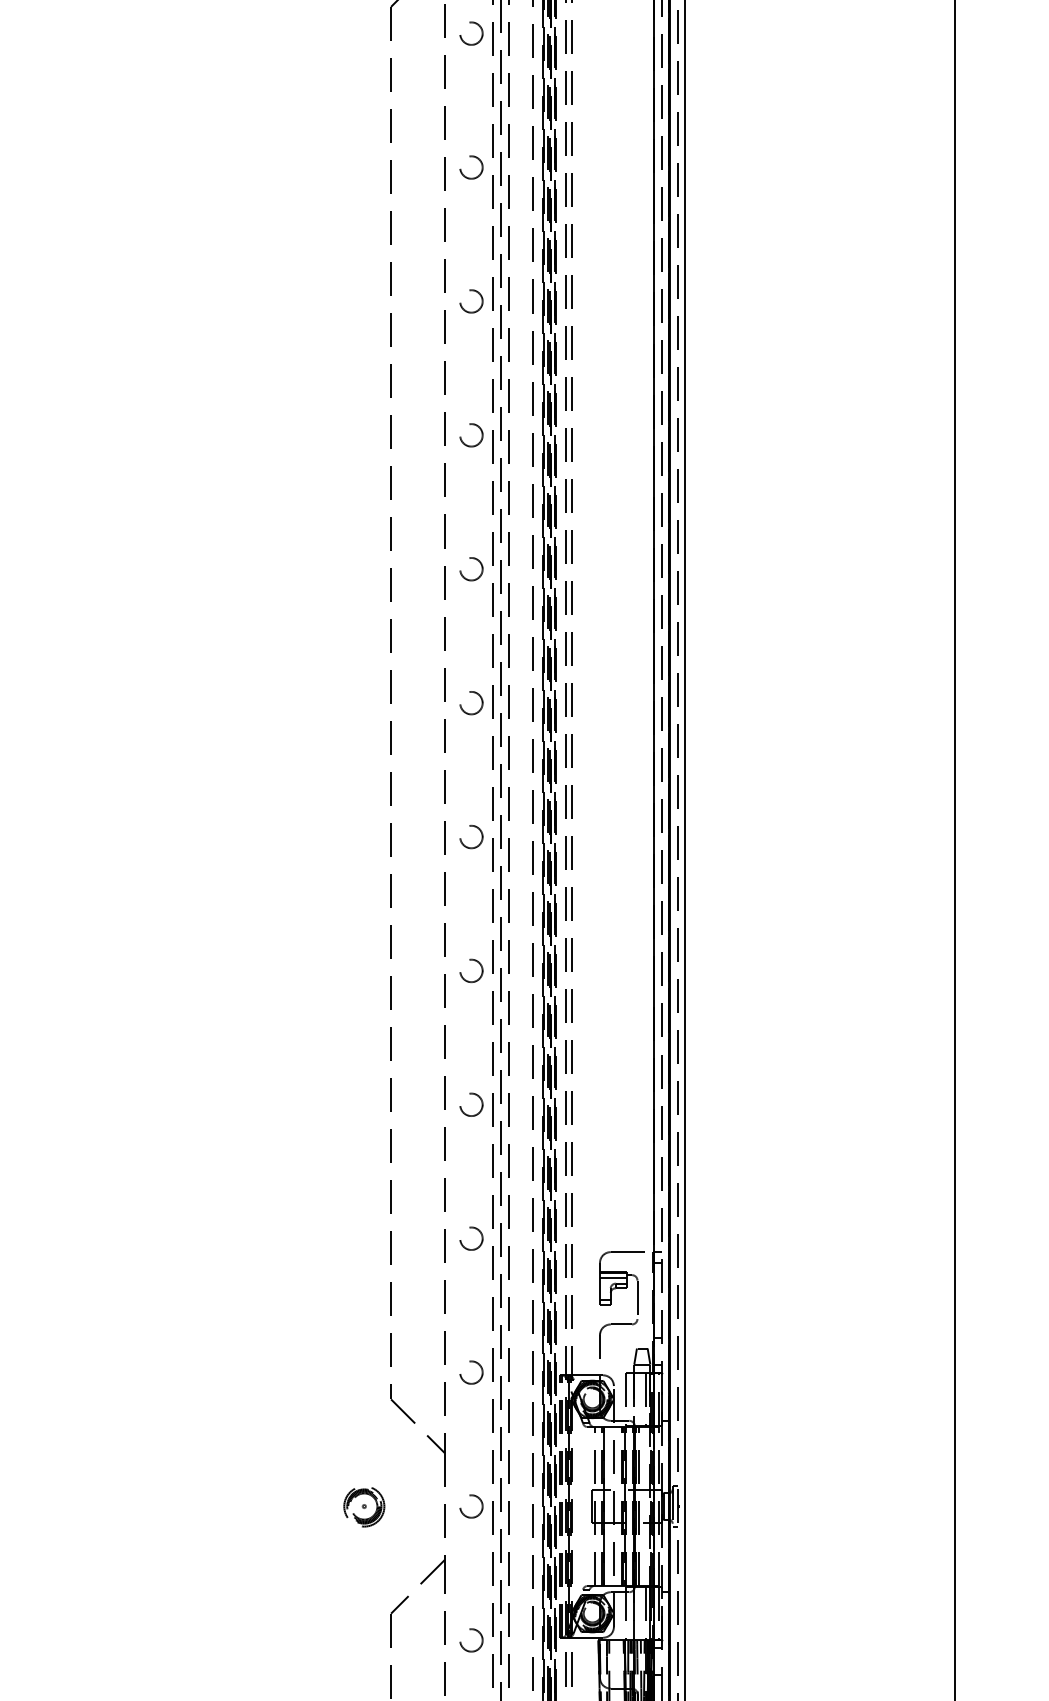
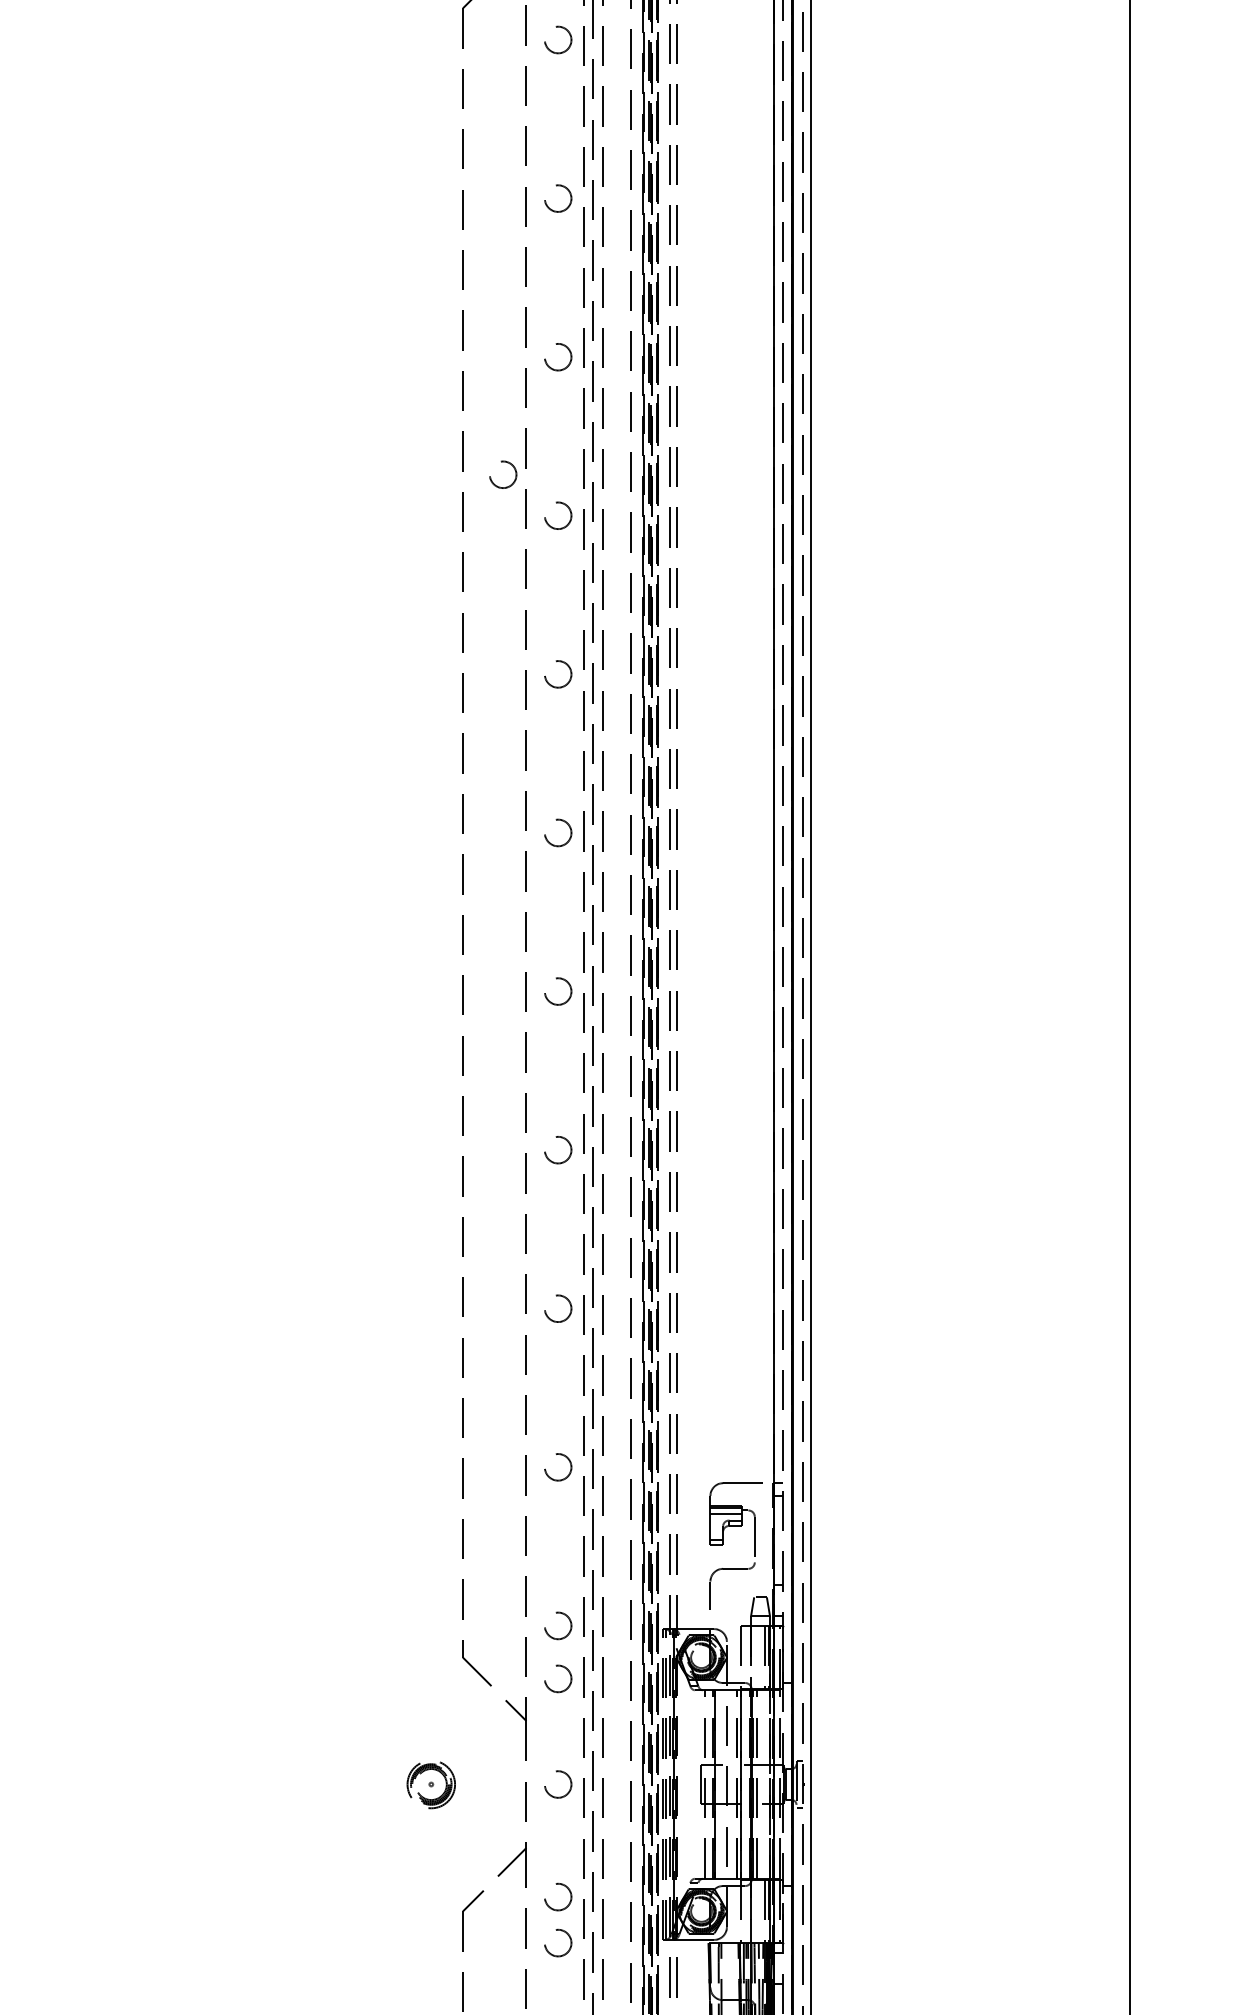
circle: (425, 400) -> (503, 474), added
circle: (471, 1417) -> (558, 1678), added
circle: (471, 1601) -> (558, 1896), added

